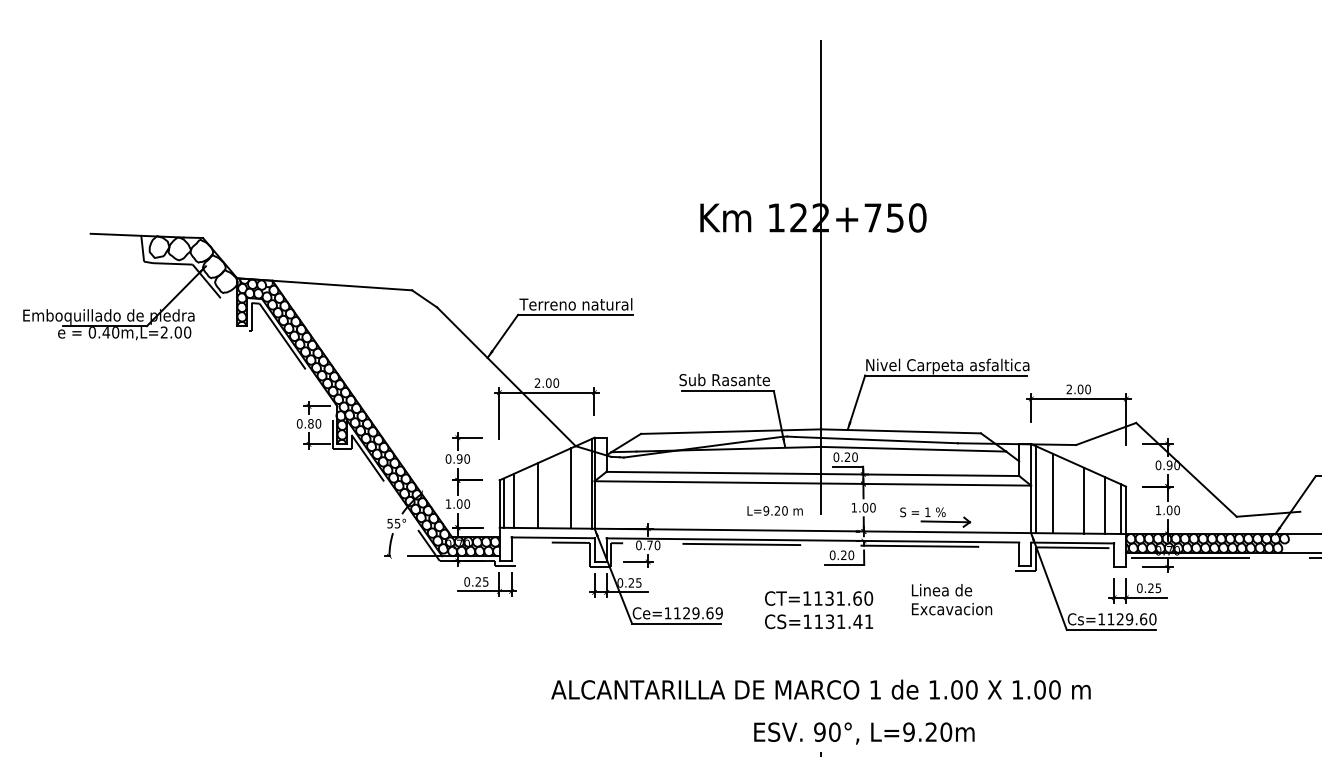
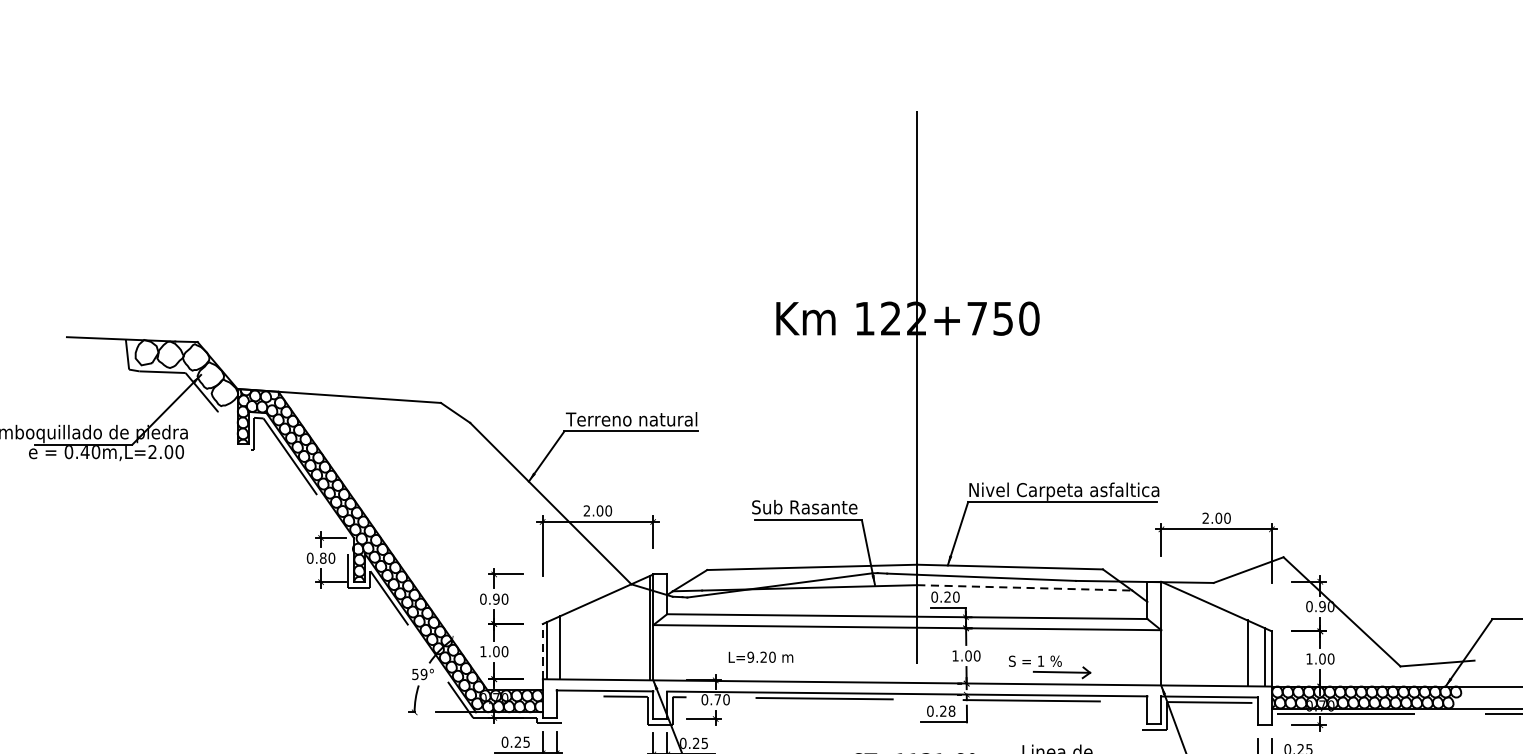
line: (914, 449) -> (1025, 588), solid -> dashed
line: (571, 488) -> (626, 633), removed
line: (1035, 489) -> (1166, 634), removed
line: (1053, 493) -> (1187, 639), removed
line: (537, 495) -> (586, 641), removed
line: (1083, 500) -> (1222, 647), removed
line: (499, 504) -> (542, 652), solid -> dashed
text: (774, 510) -> (760, 656), moved
text: (397, 523) -> (423, 674), 55° -> 59°
text: (851, 554) -> (952, 710), 0.20 -> 0.28

